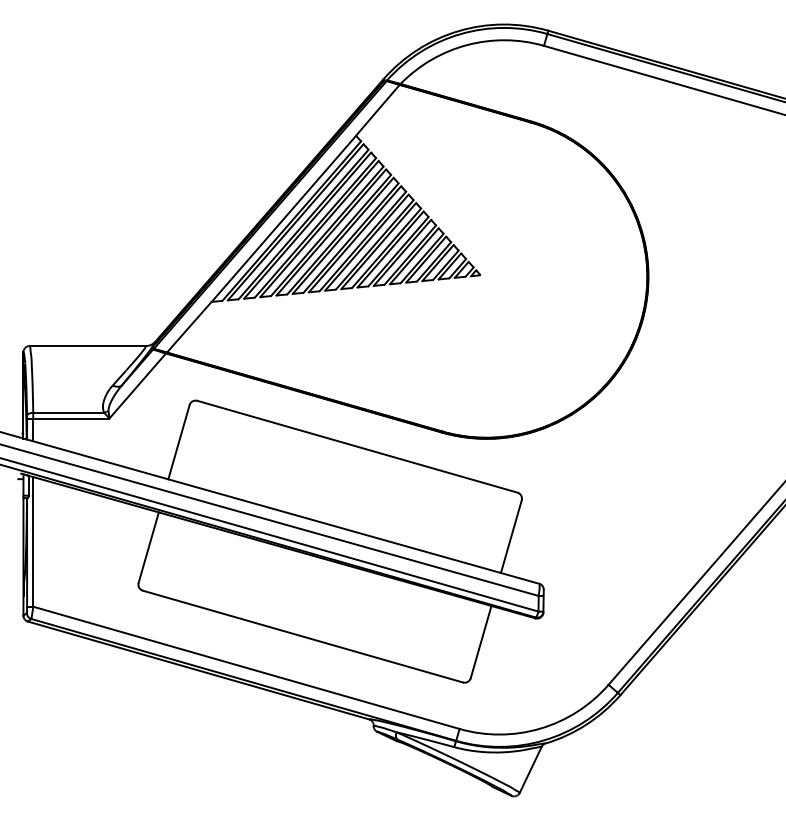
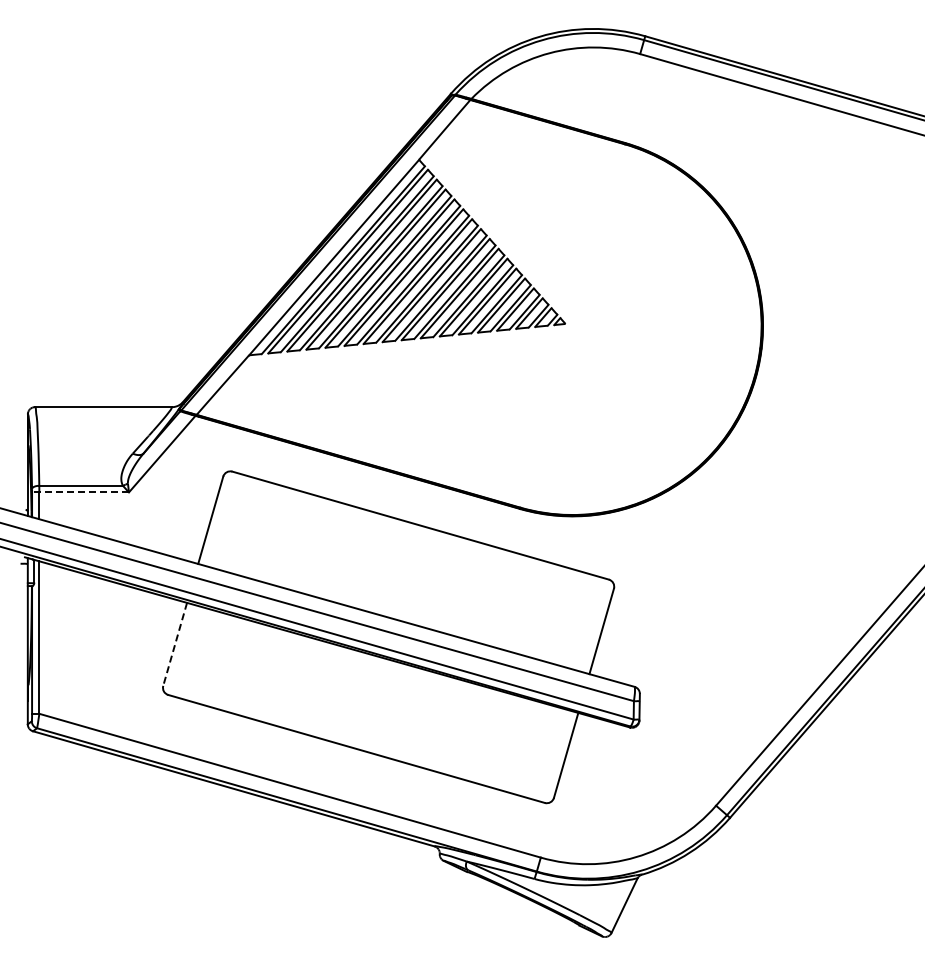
line: (68, 418) -> (80, 492), solid -> dashed
line: (149, 547) -> (175, 644), solid -> dashed

